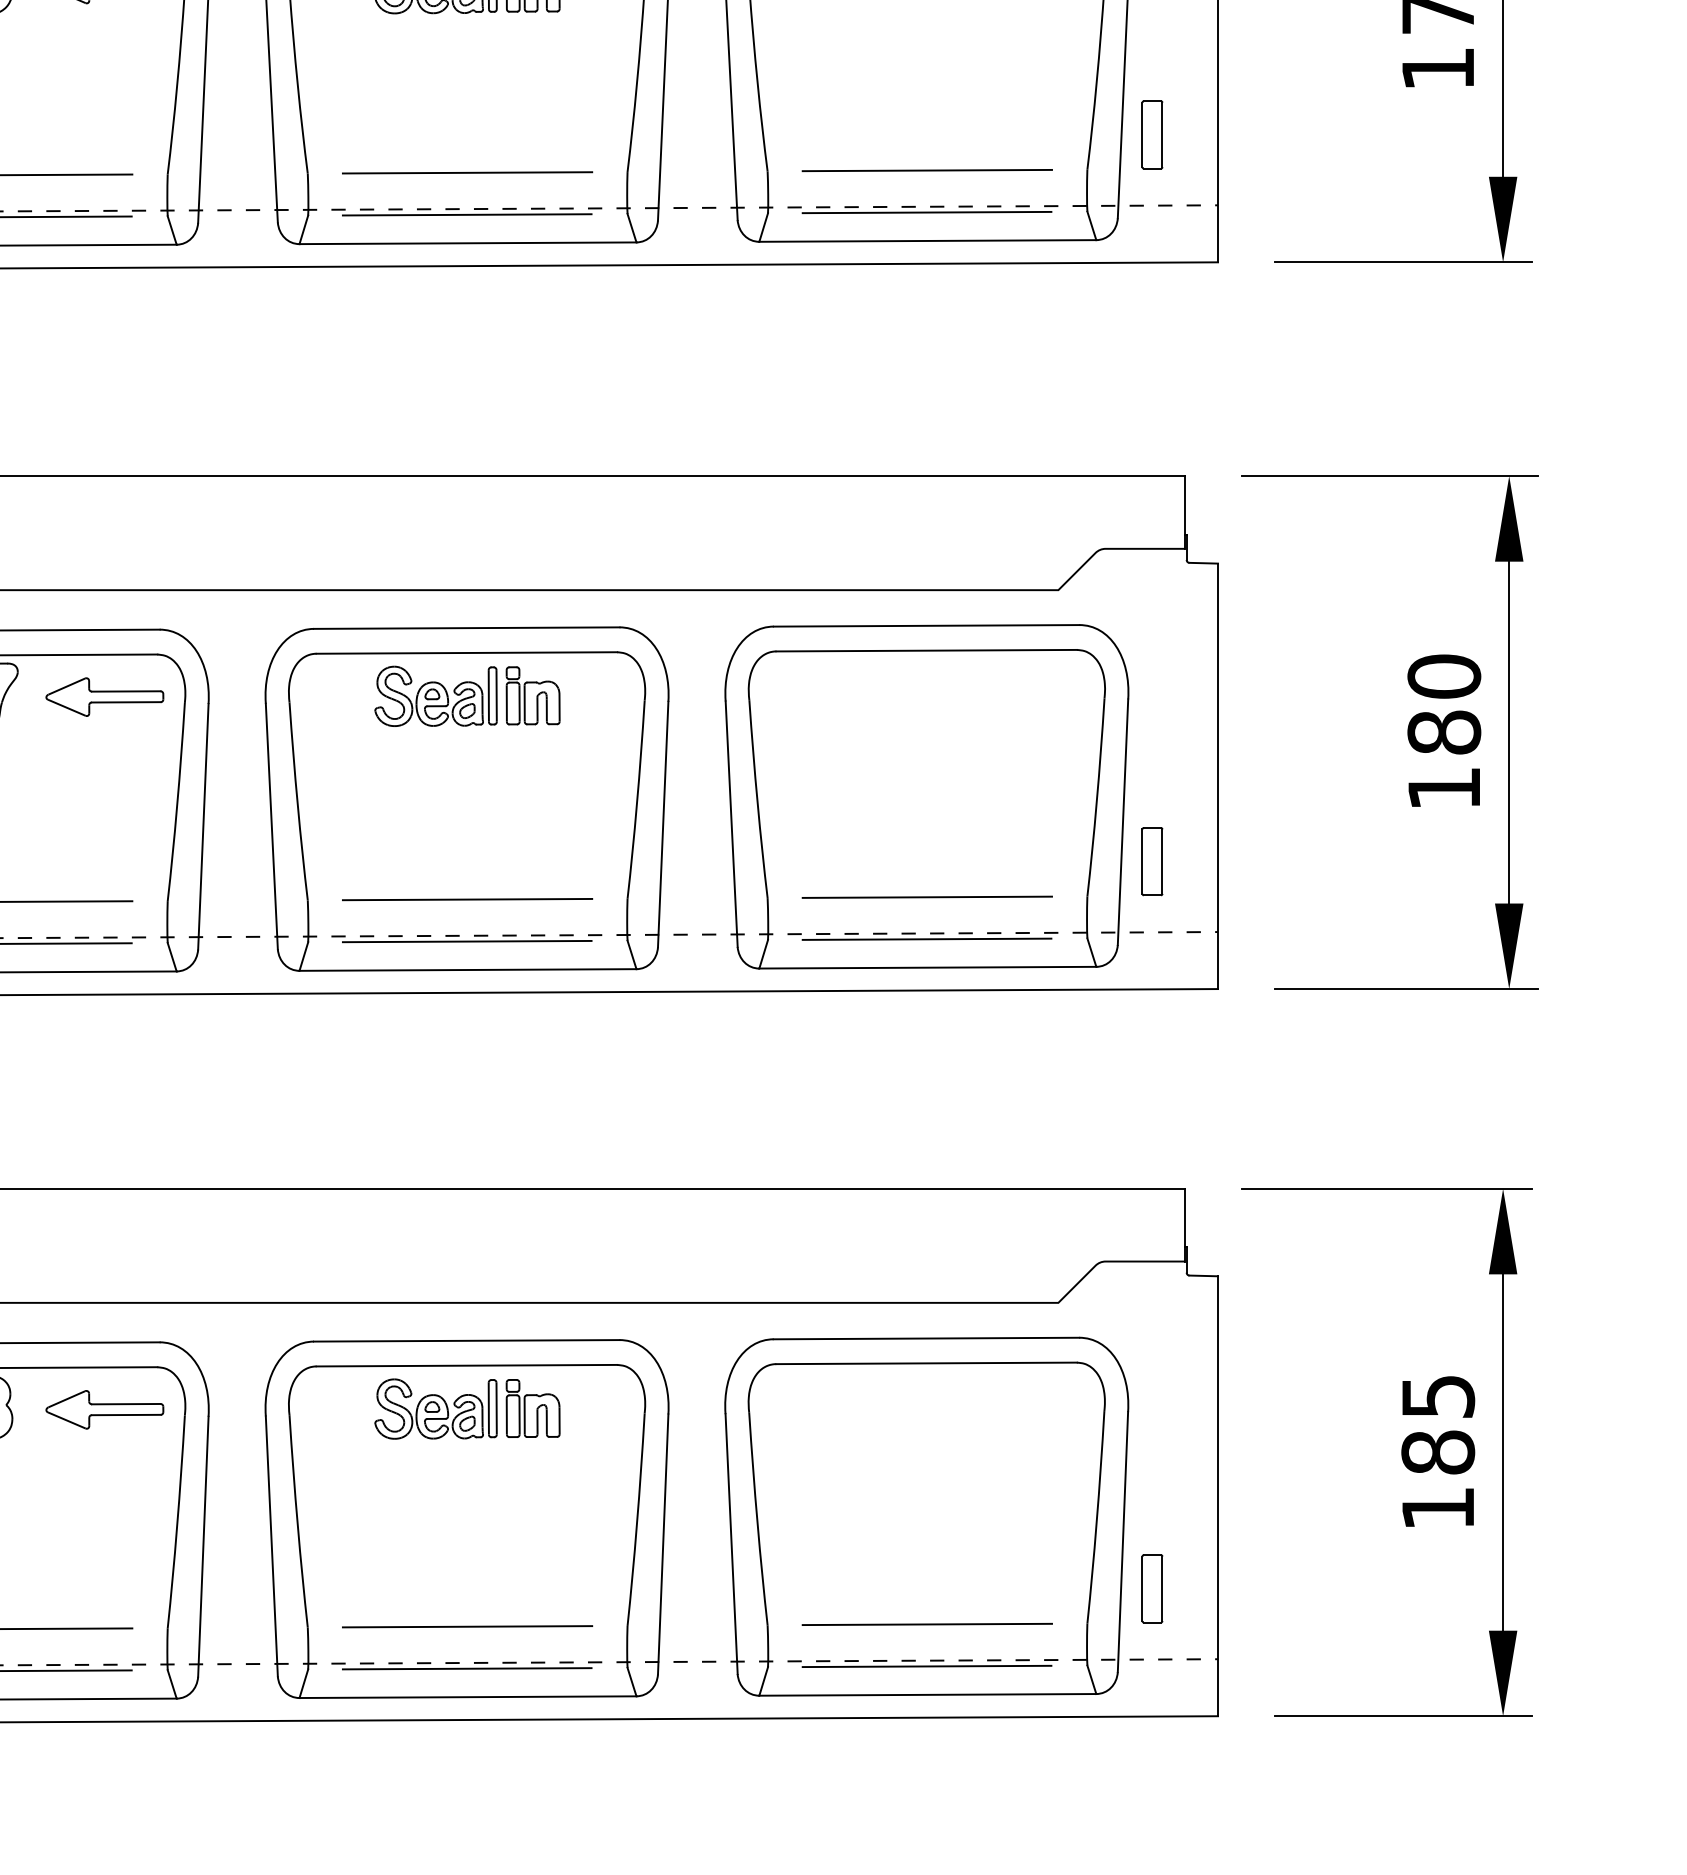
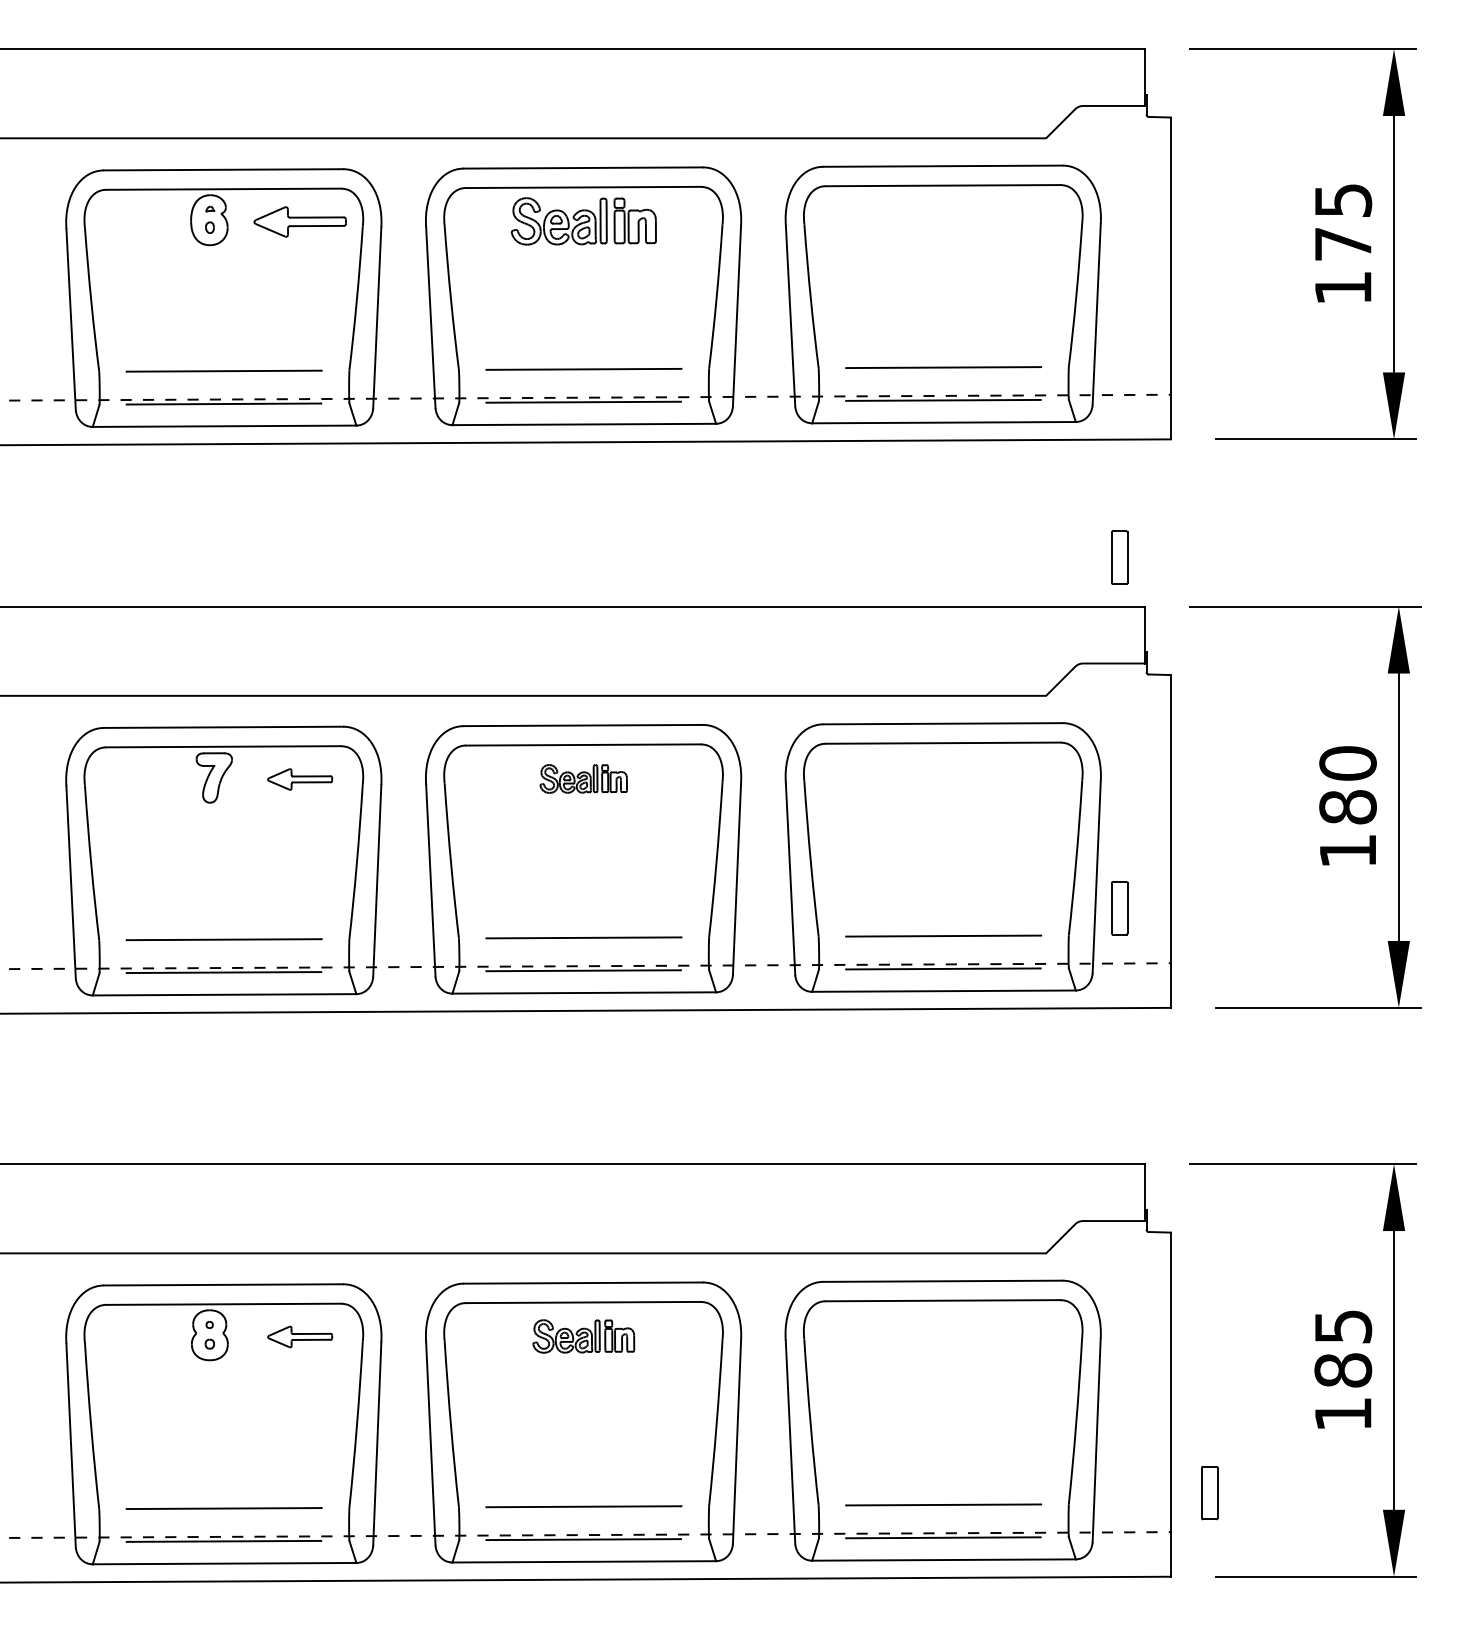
part: (1152, 134) -> (1119, 557), moved
part: (466, 695) -> (583, 778), size x0.6
part: (103, 697) -> (299, 779), size x0.7
part: (103, 1409) -> (299, 1336), size x0.7
part: (466, 1409) -> (583, 1336), size x0.7
part: (1152, 1588) -> (1209, 1492), moved

